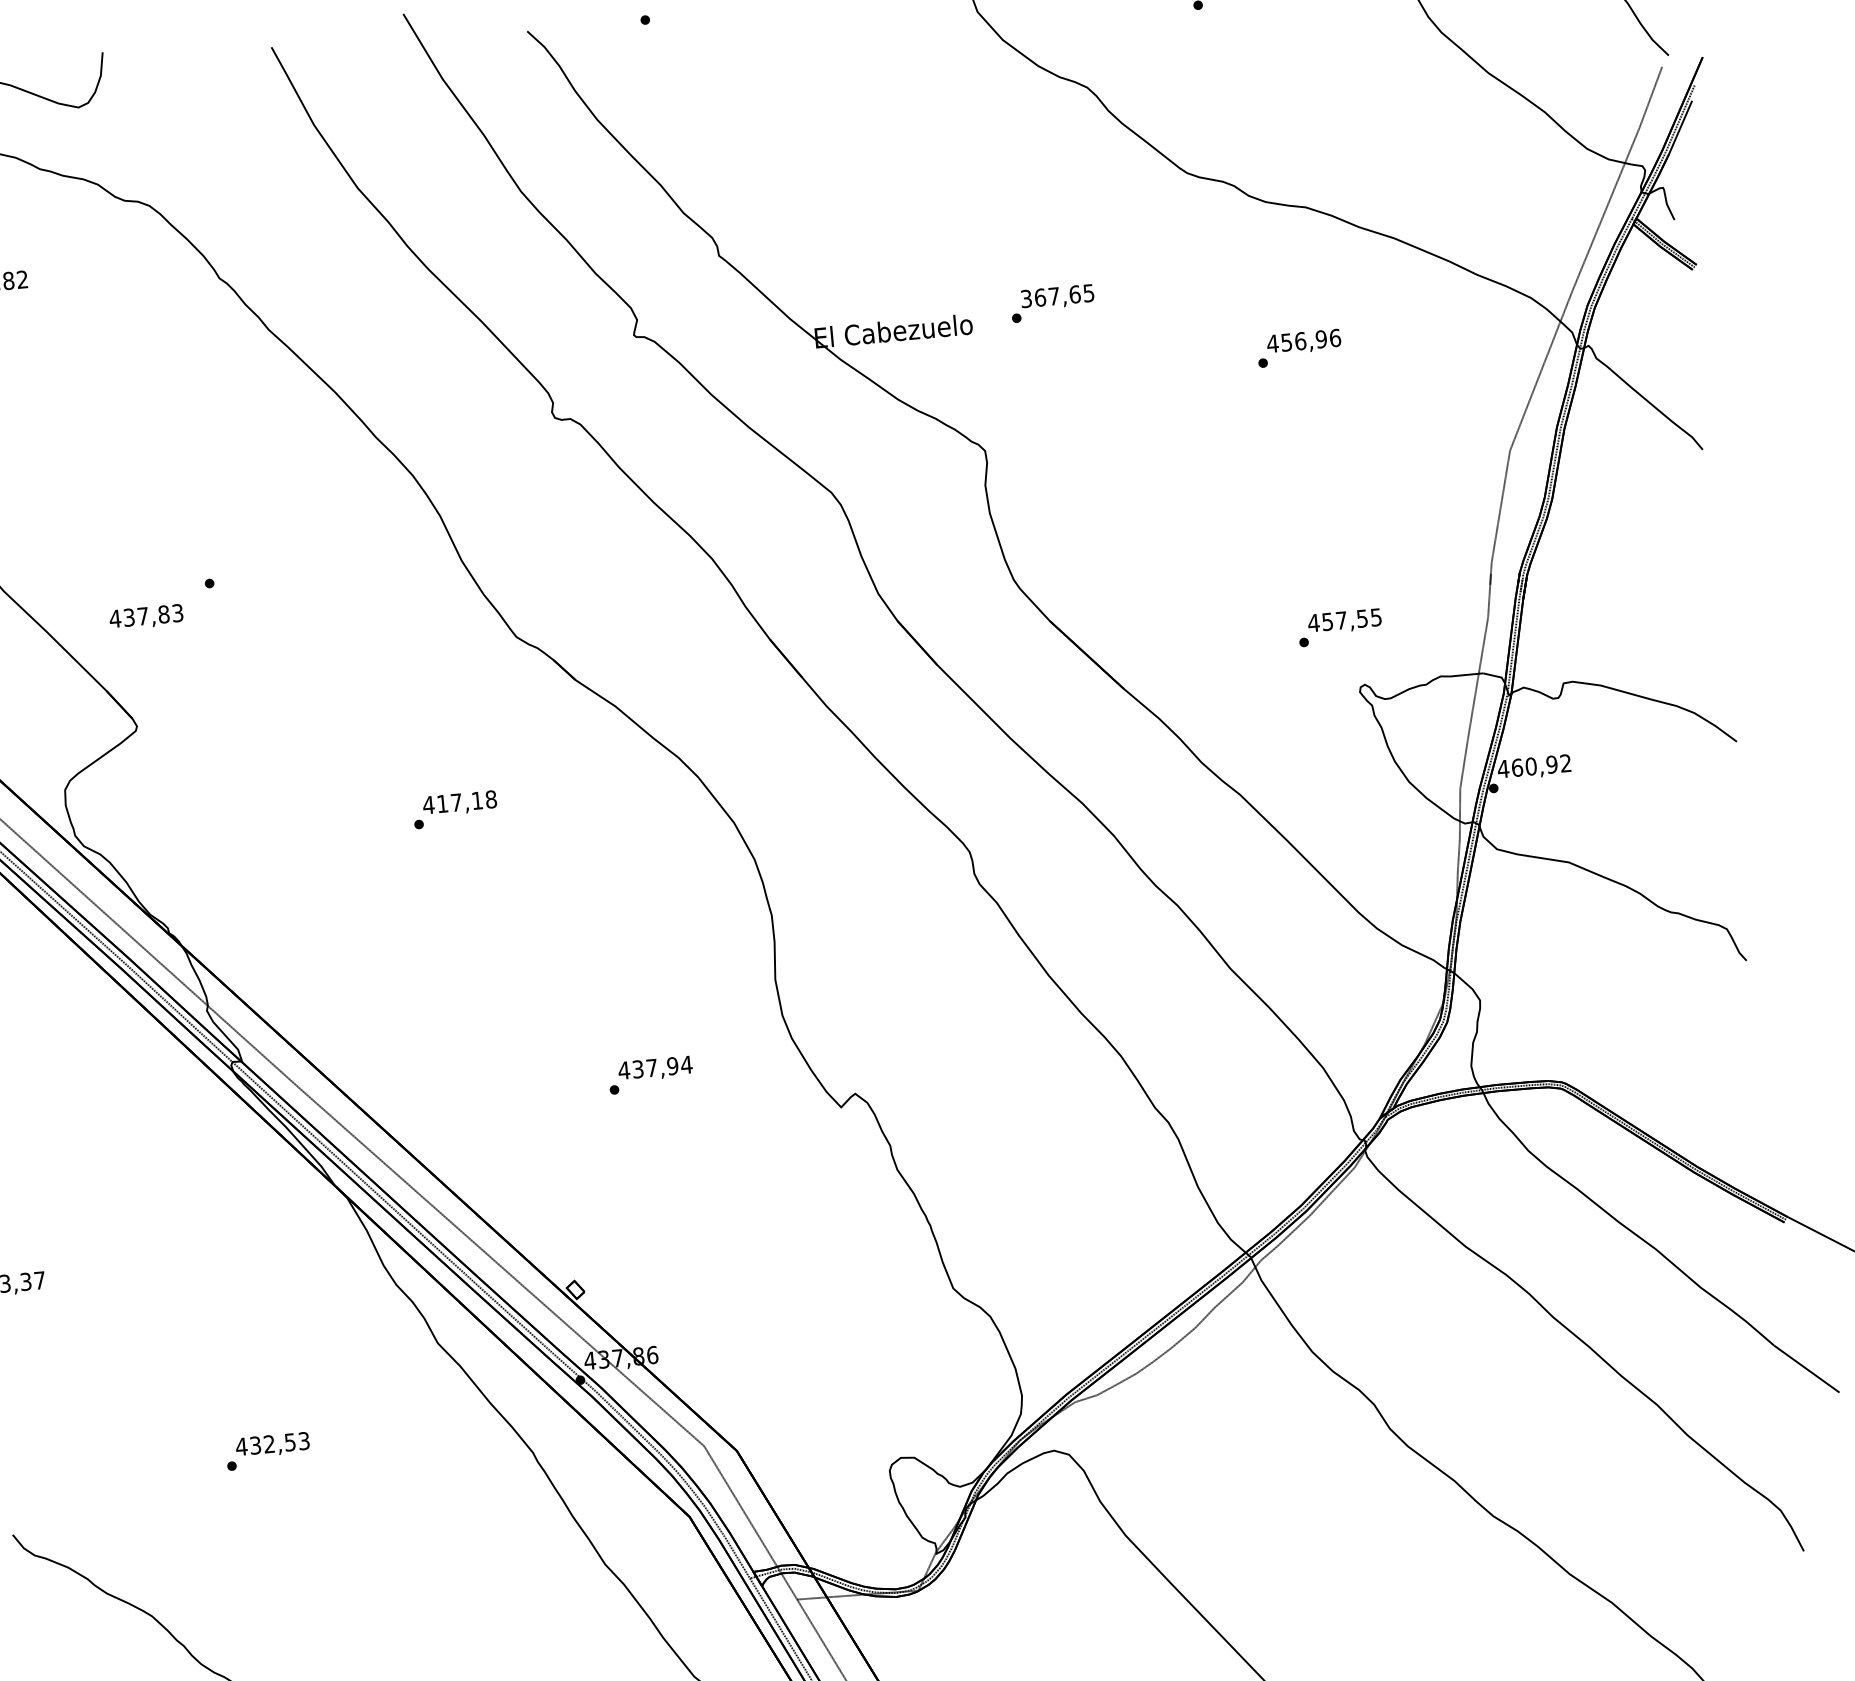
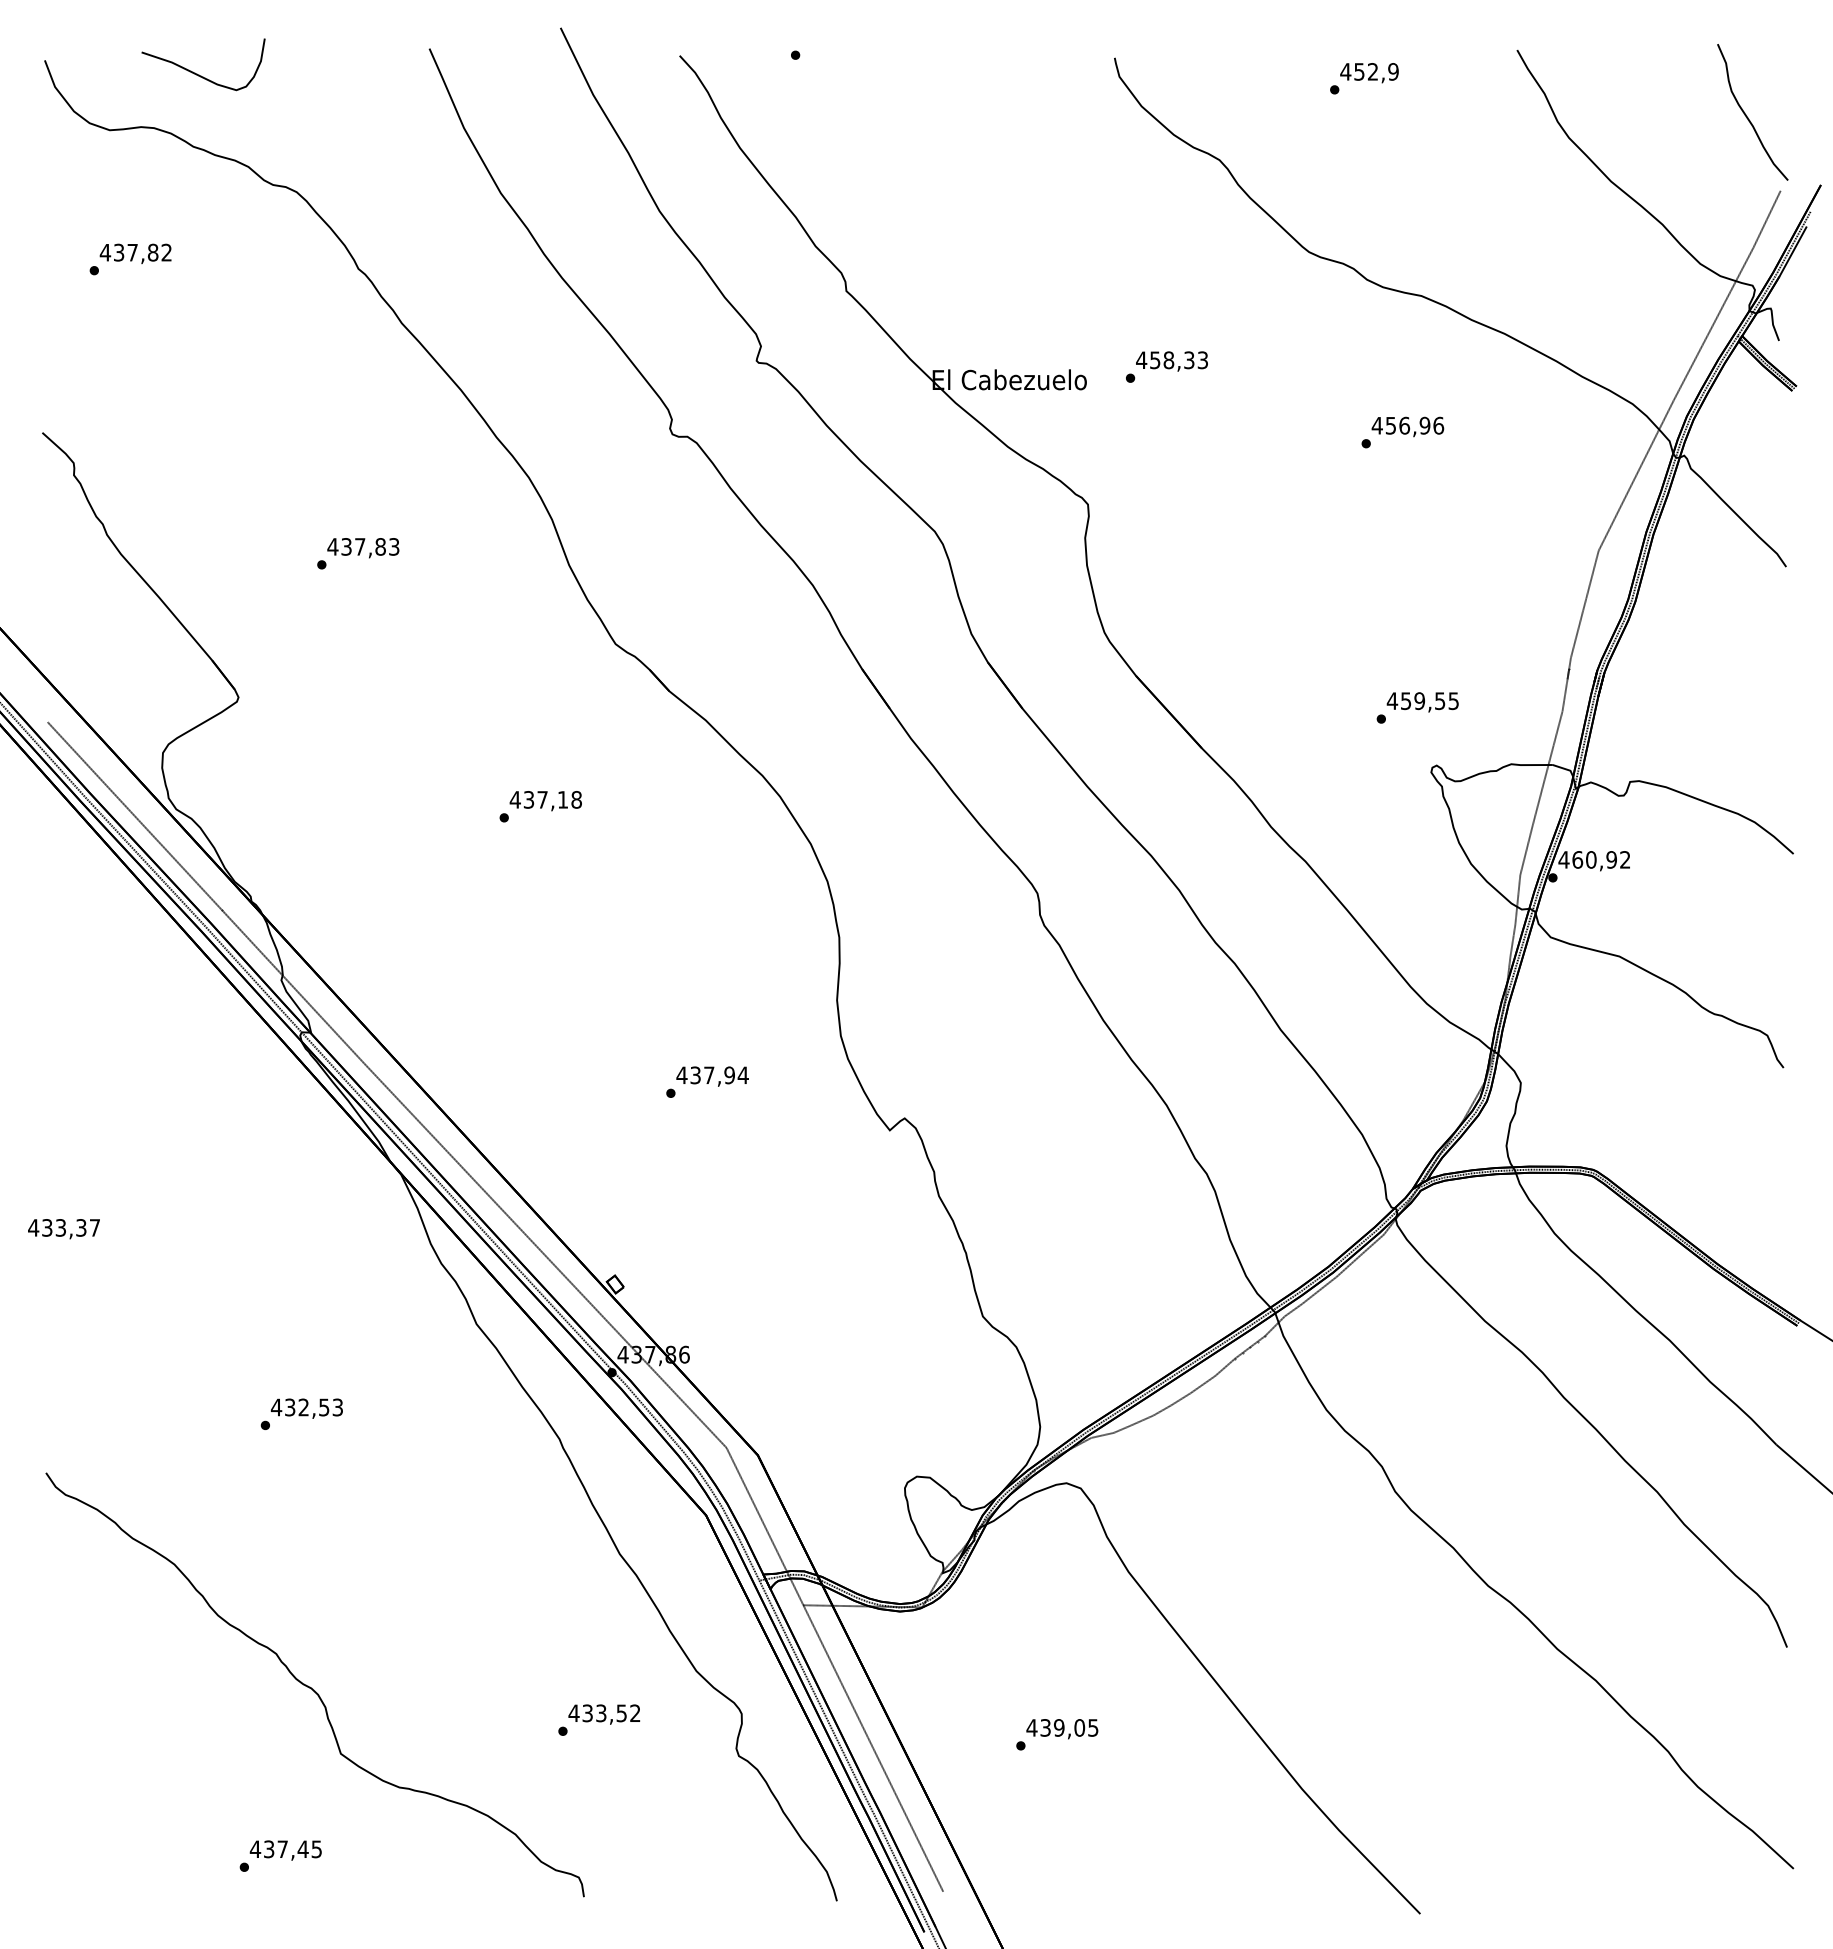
text: (1056, 296) -> (1171, 360), 367,65 -> 458,33
text: (146, 617) -> (363, 548), moved
text: (1341, 620) -> (1419, 701), 457,55 -> 459,55
text: (442, 803) -> (528, 799), 417,18 -> 437,18

